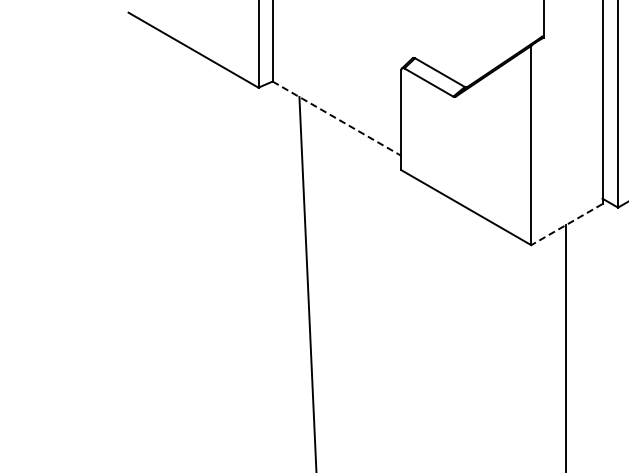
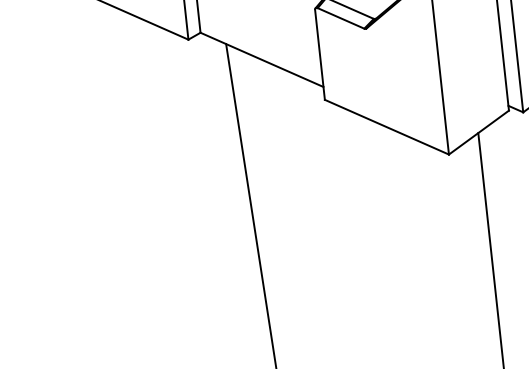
line: (337, 118) -> (262, 59), dashed -> solid
line: (566, 224) -> (478, 132), dashed -> solid

